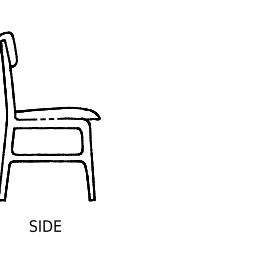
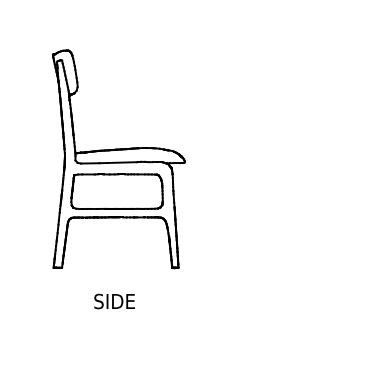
line: (48, 119) -> (118, 162), dashed -> solid

